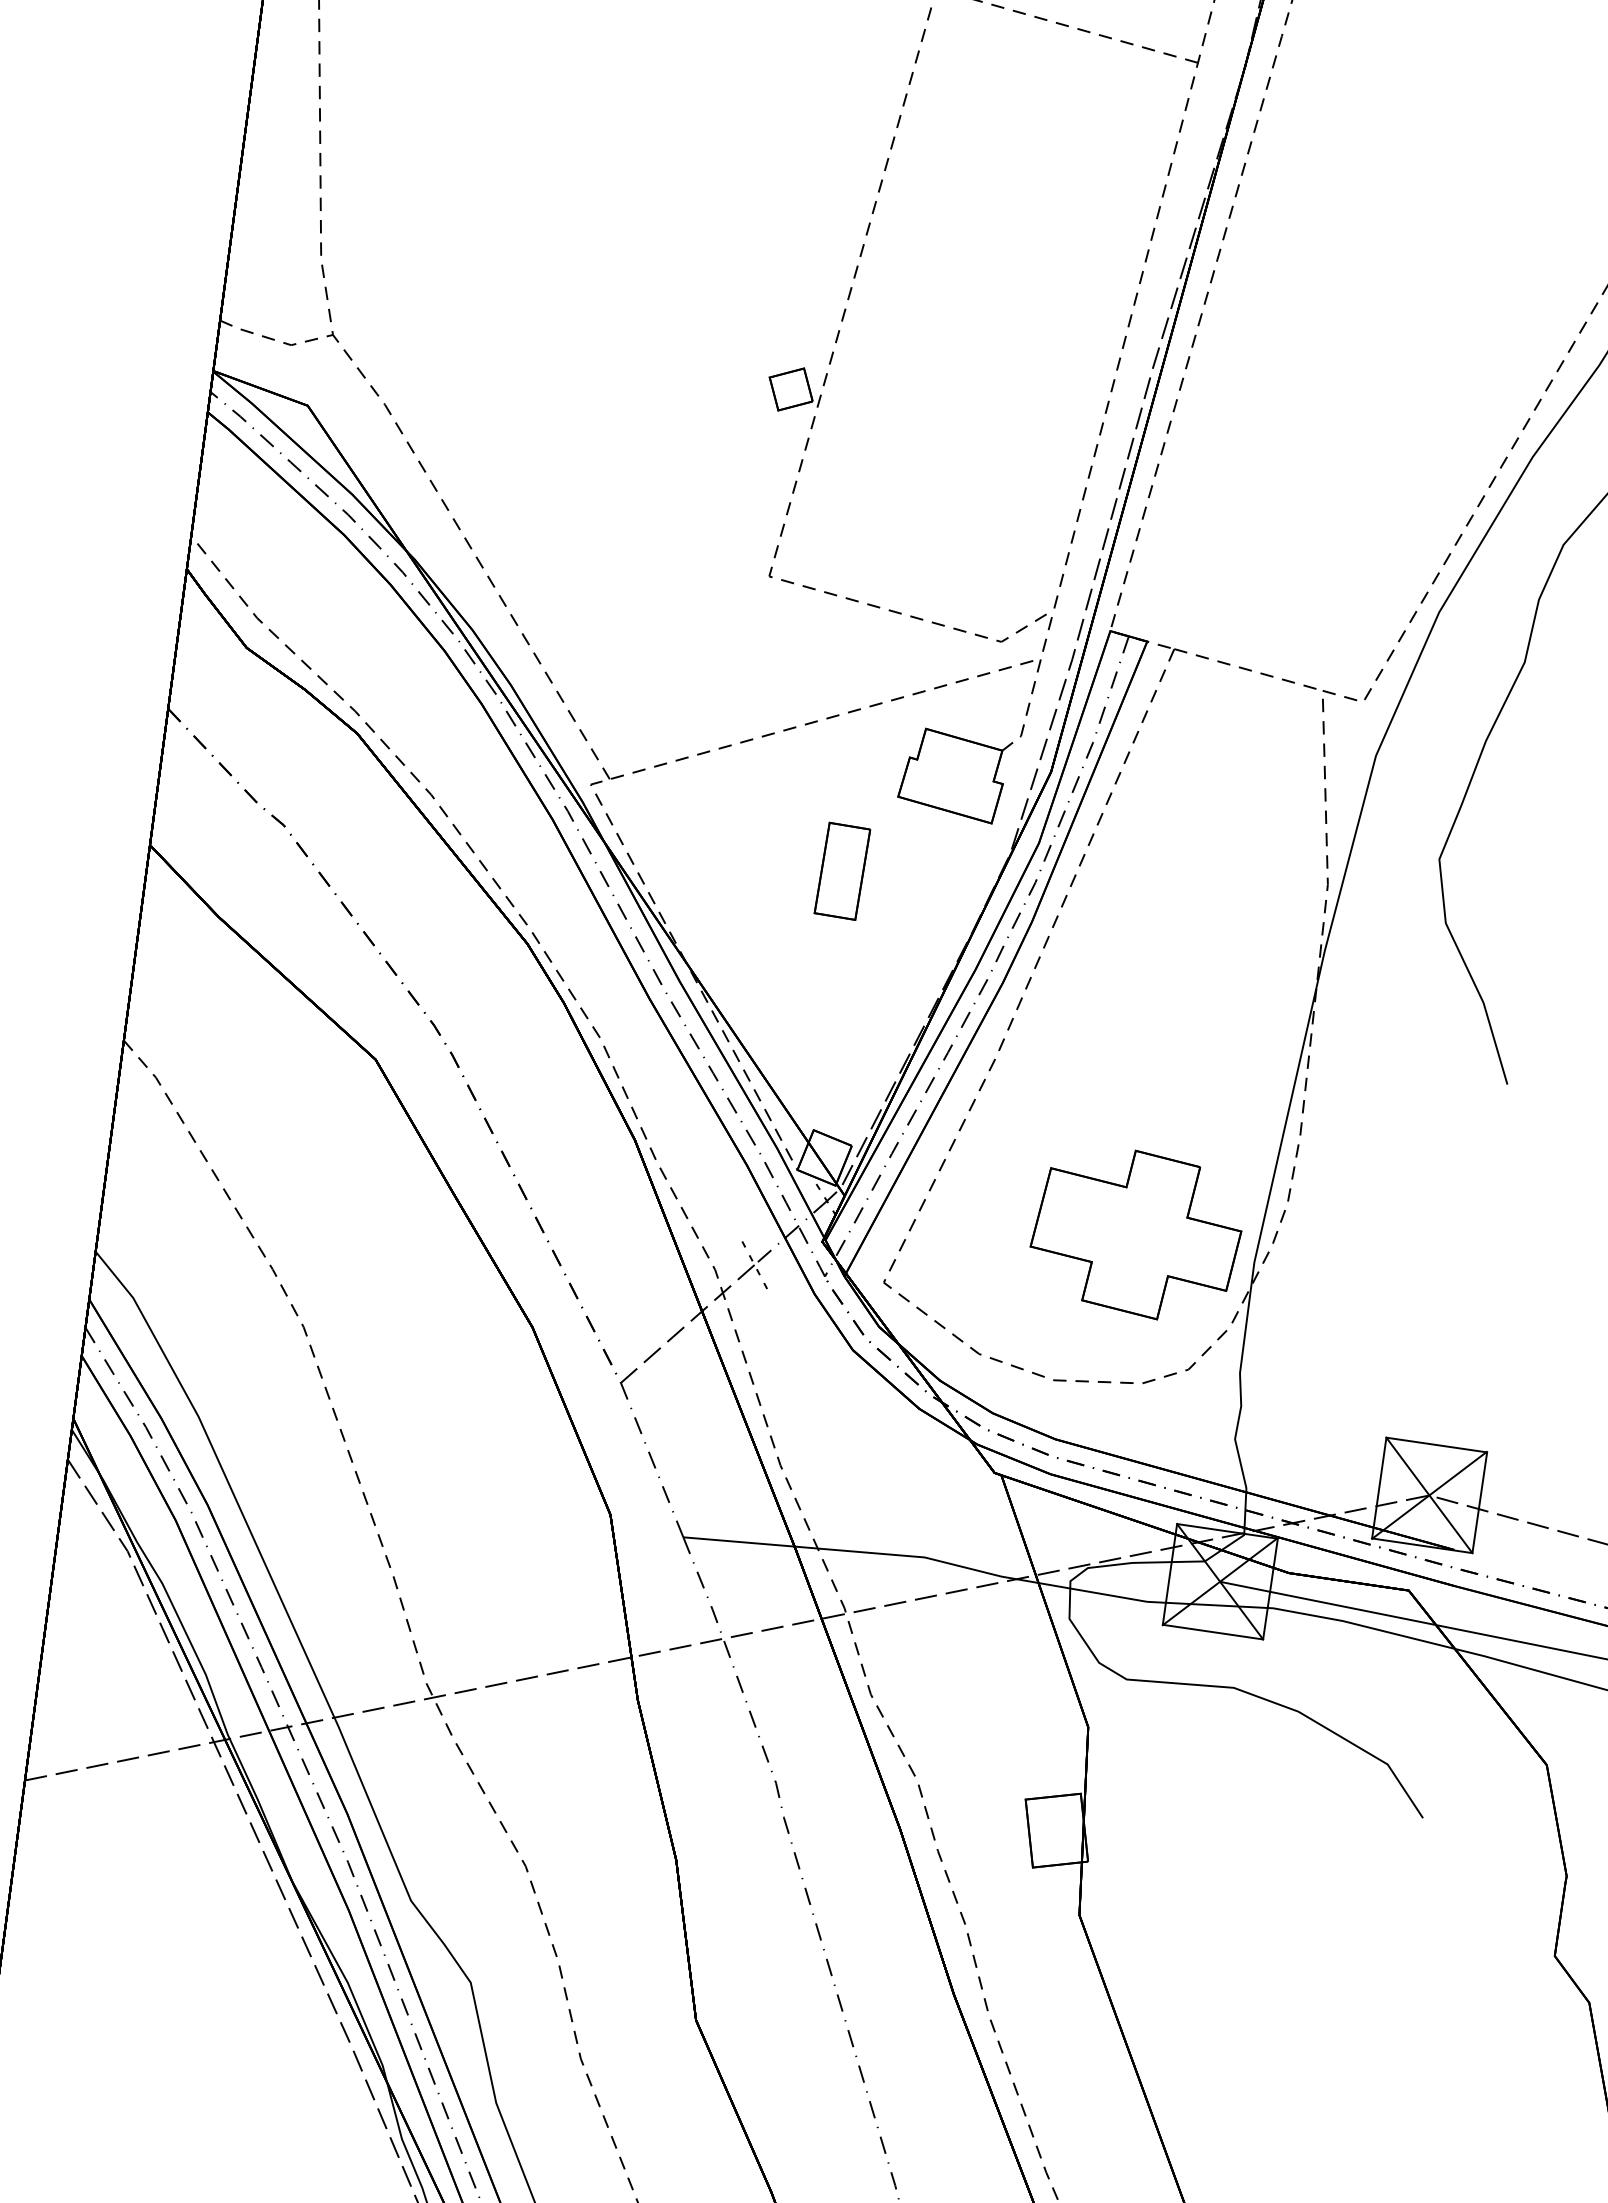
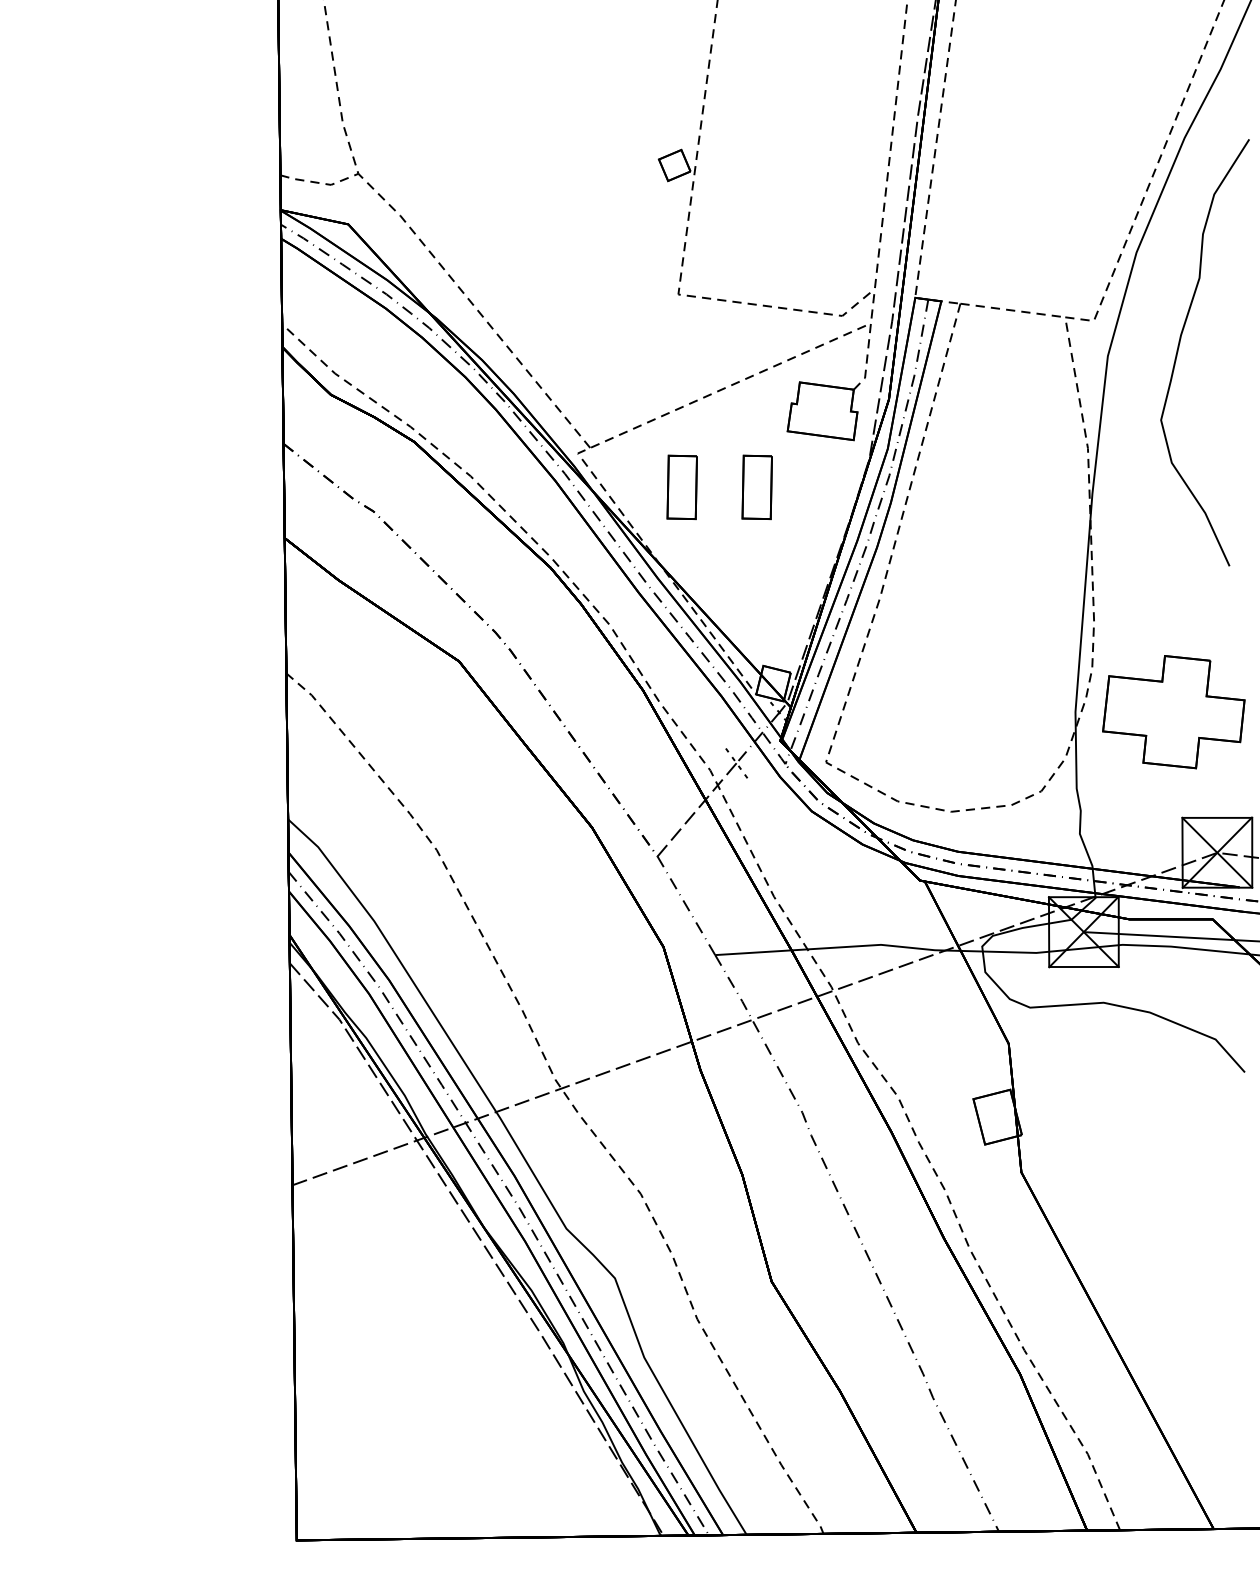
part: (733, 855) -> (681, 487), added
part: (1136, 1234) -> (1173, 712), moved

